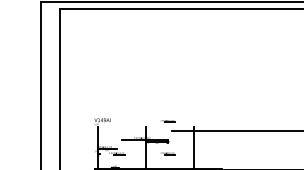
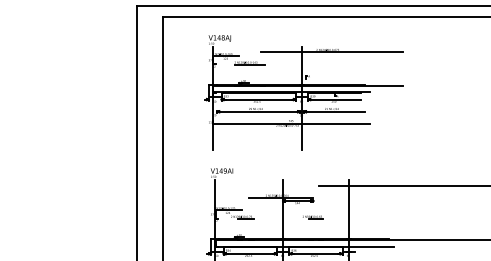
part: (161, 63) -> (303, 92), added
part: (168, 121) -> (313, 172), removed

